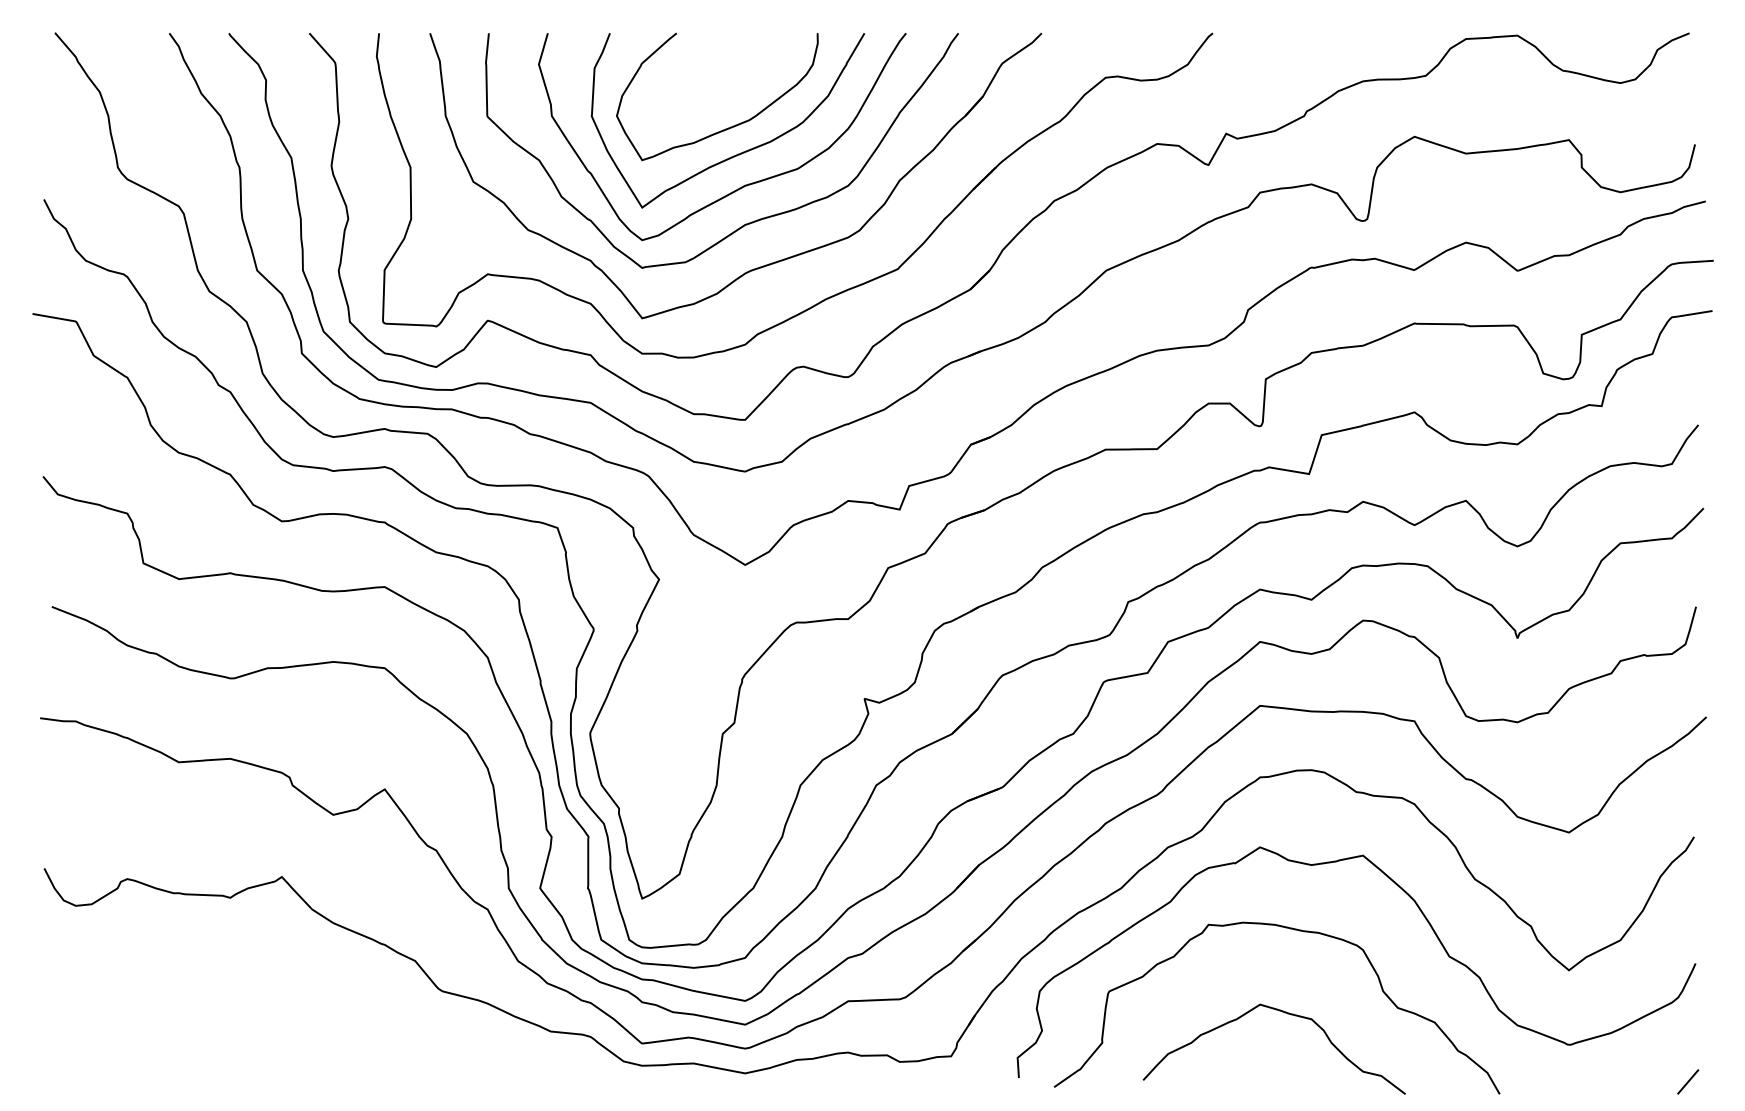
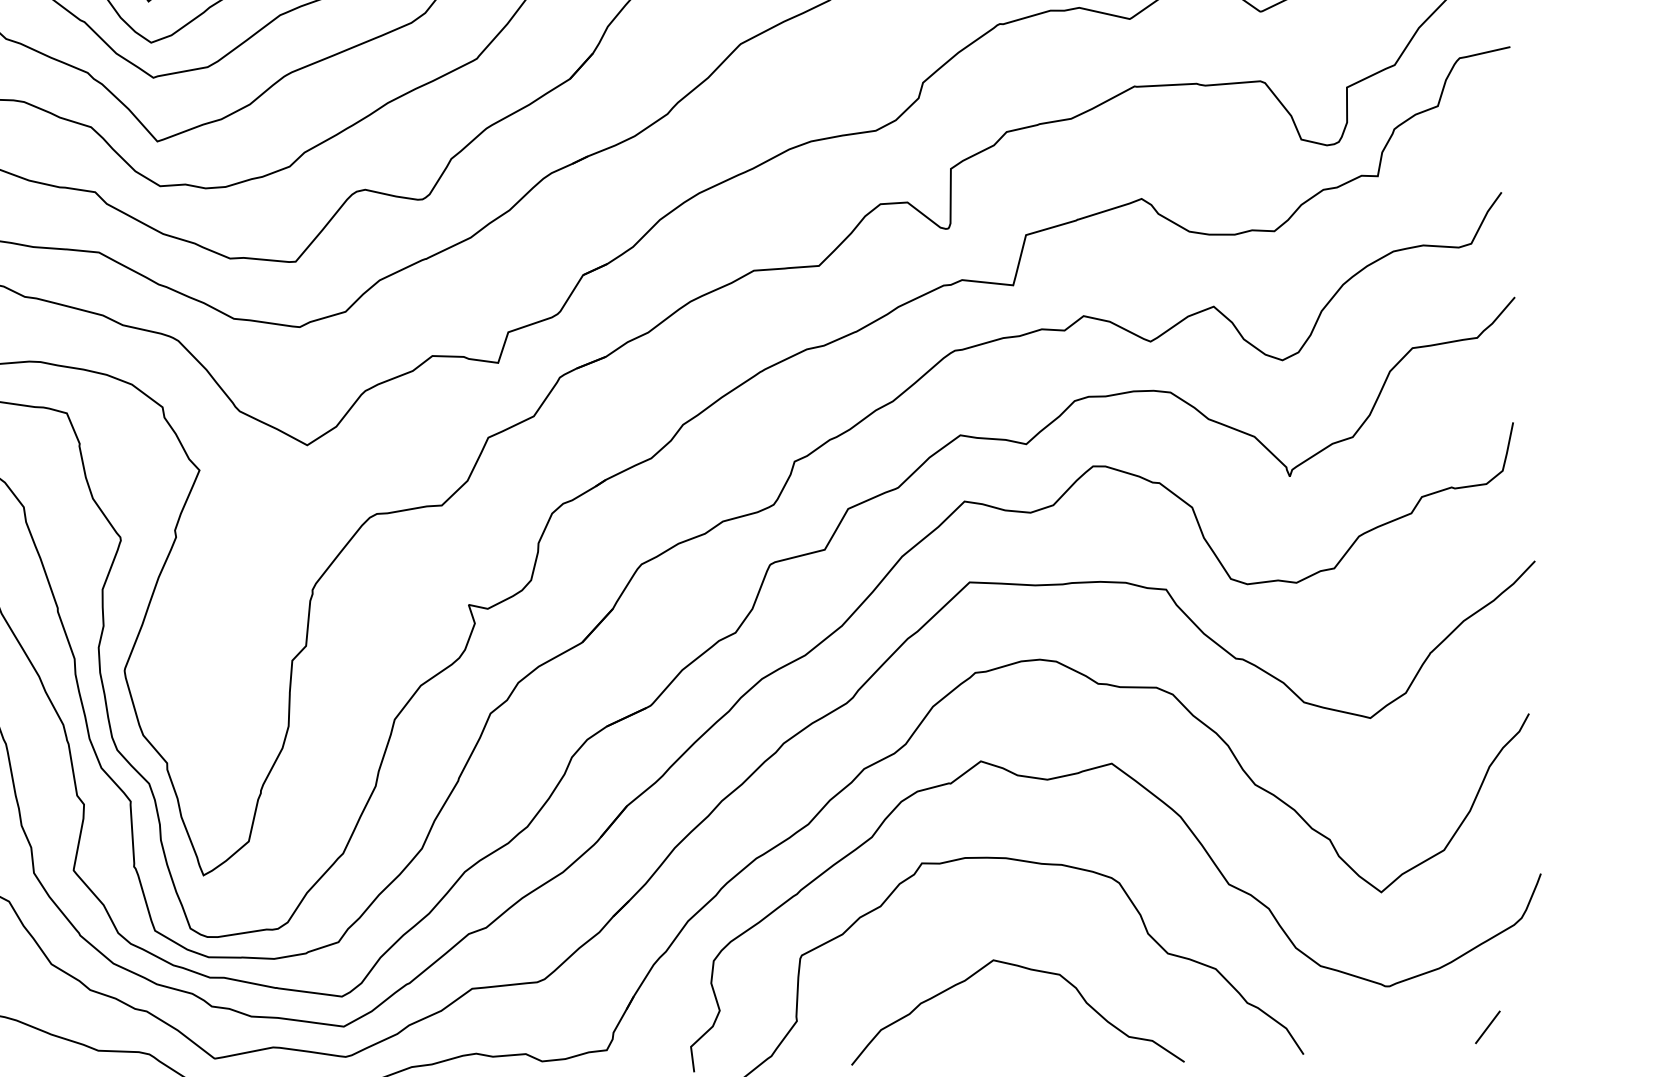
line: (1688, 1081) -> (1488, 1026), moved

